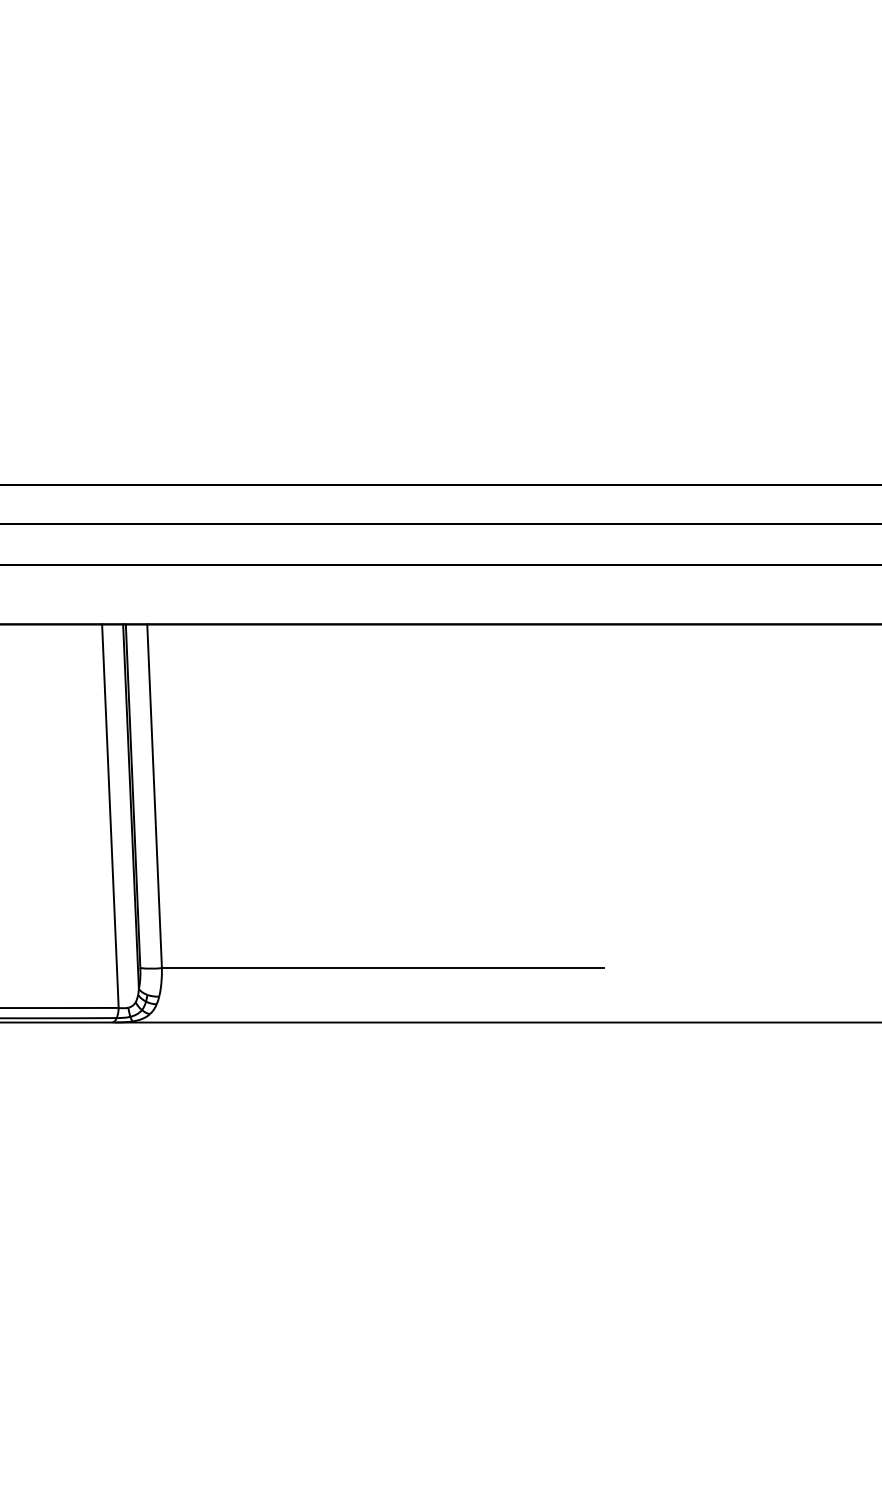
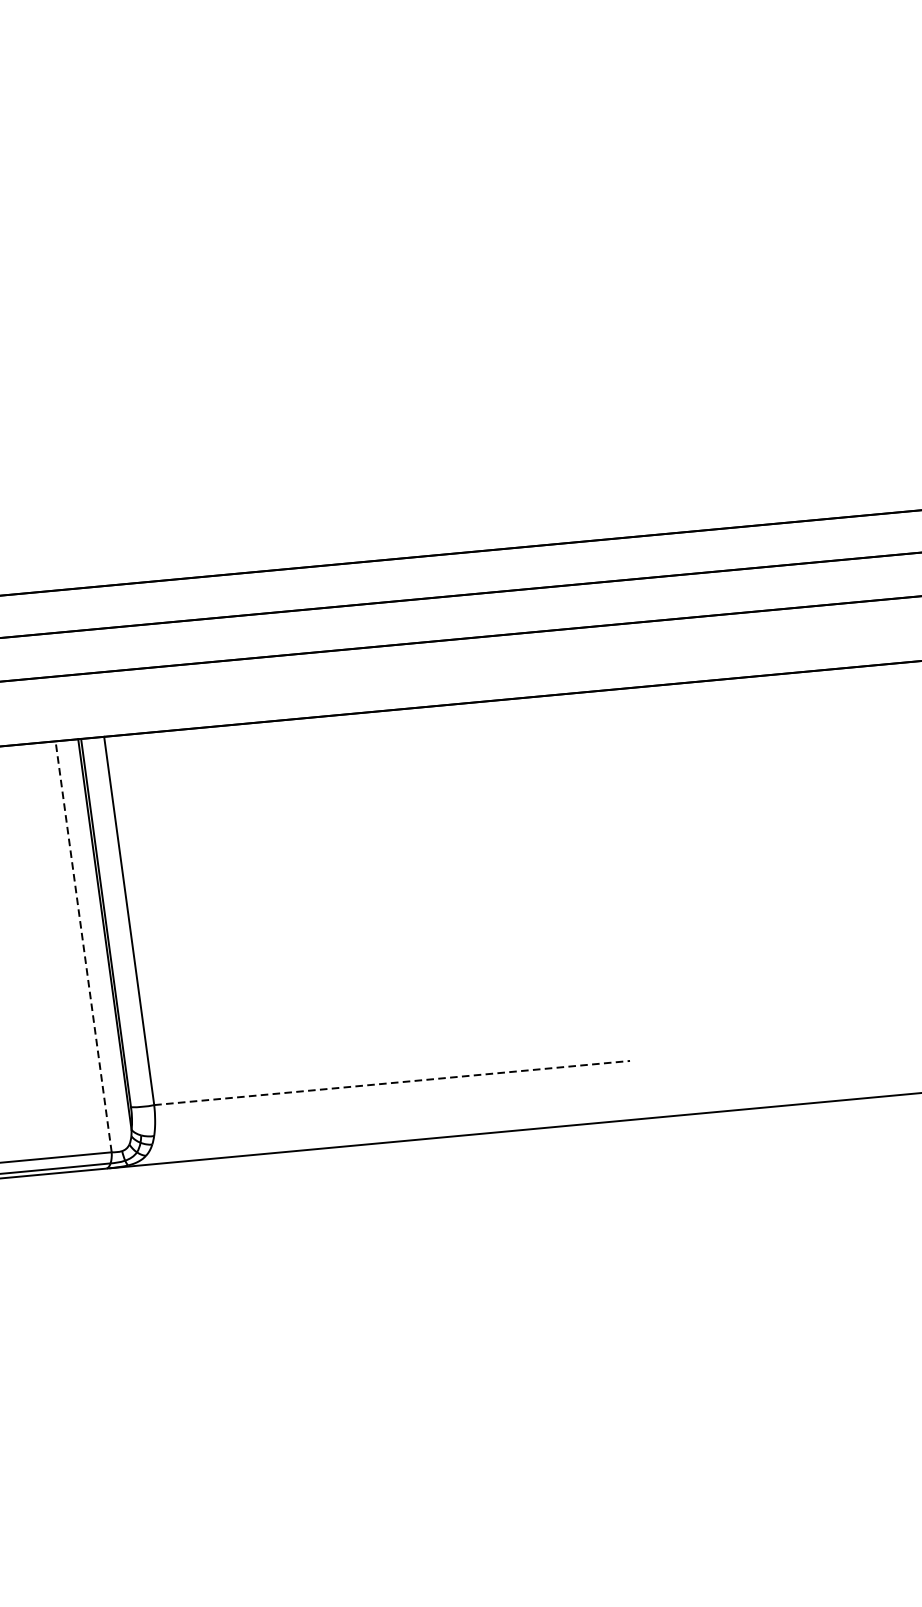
line: (110, 816) -> (83, 947), solid -> dashed
line: (383, 968) -> (392, 1083), solid -> dashed

